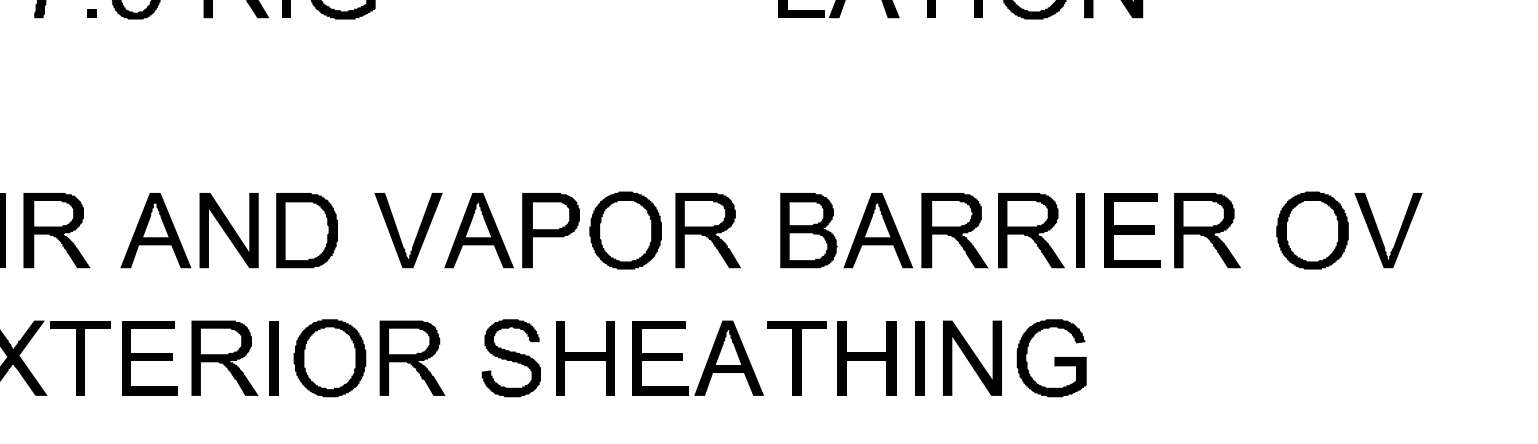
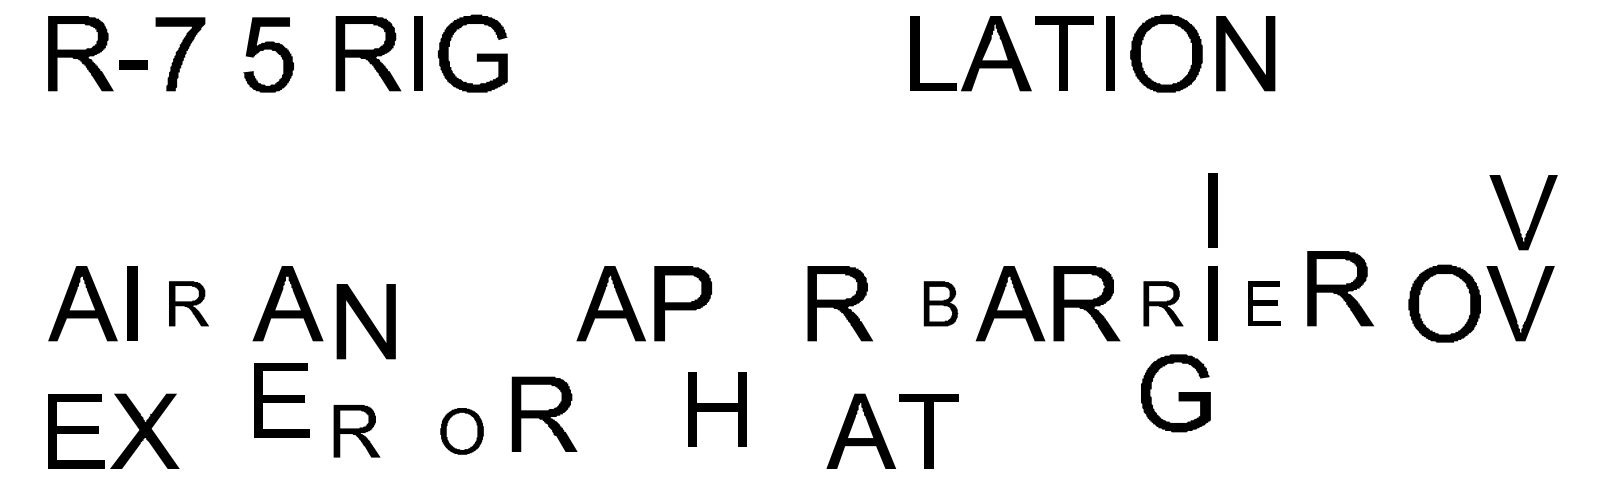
fill: (91, 13) -> (223, 86), removed
part: (1080, 137) -> (1212, 210), added
part: (1383, 143) -> (1515, 216), added
part: (56, 230) -> (188, 303), size x0.6
part: (228, 230) -> (365, 321), moved
part: (307, 230) -> (439, 303), removed
fill: (408, 230) -> (540, 303), removed
part: (625, 230) -> (757, 303), removed
part: (808, 230) -> (940, 303), size x0.6
part: (1031, 230) -> (1163, 303), size x0.6
part: (1132, 230) -> (1264, 303), size x0.6
part: (1207, 230) -> (1340, 288), moved
fill: (80, 357) -> (212, 430), removed
part: (224, 357) -> (356, 430), size x0.7
fill: (274, 357) -> (406, 430), removed
part: (412, 357) -> (544, 413), moved
fill: (660, 357) -> (792, 430), removed
fill: (866, 357) -> (998, 430), removed
fill: (919, 357) -> (1051, 430), removed
fill: (972, 357) -> (1104, 430), removed
part: (149, 358) -> (281, 400), moved
part: (329, 358) -> (461, 431), size x0.6
fill: (511, 358) -> (643, 431), removed
part: (585, 358) -> (717, 409), moved
part: (1051, 358) -> (1175, 393), moved

